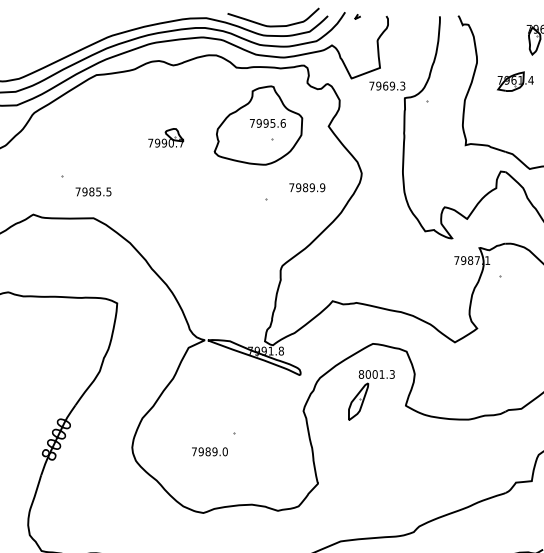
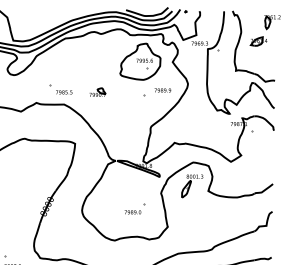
part: (165, 135) -> (97, 91), moved
part: (213, 443) -> (134, 208), moved

